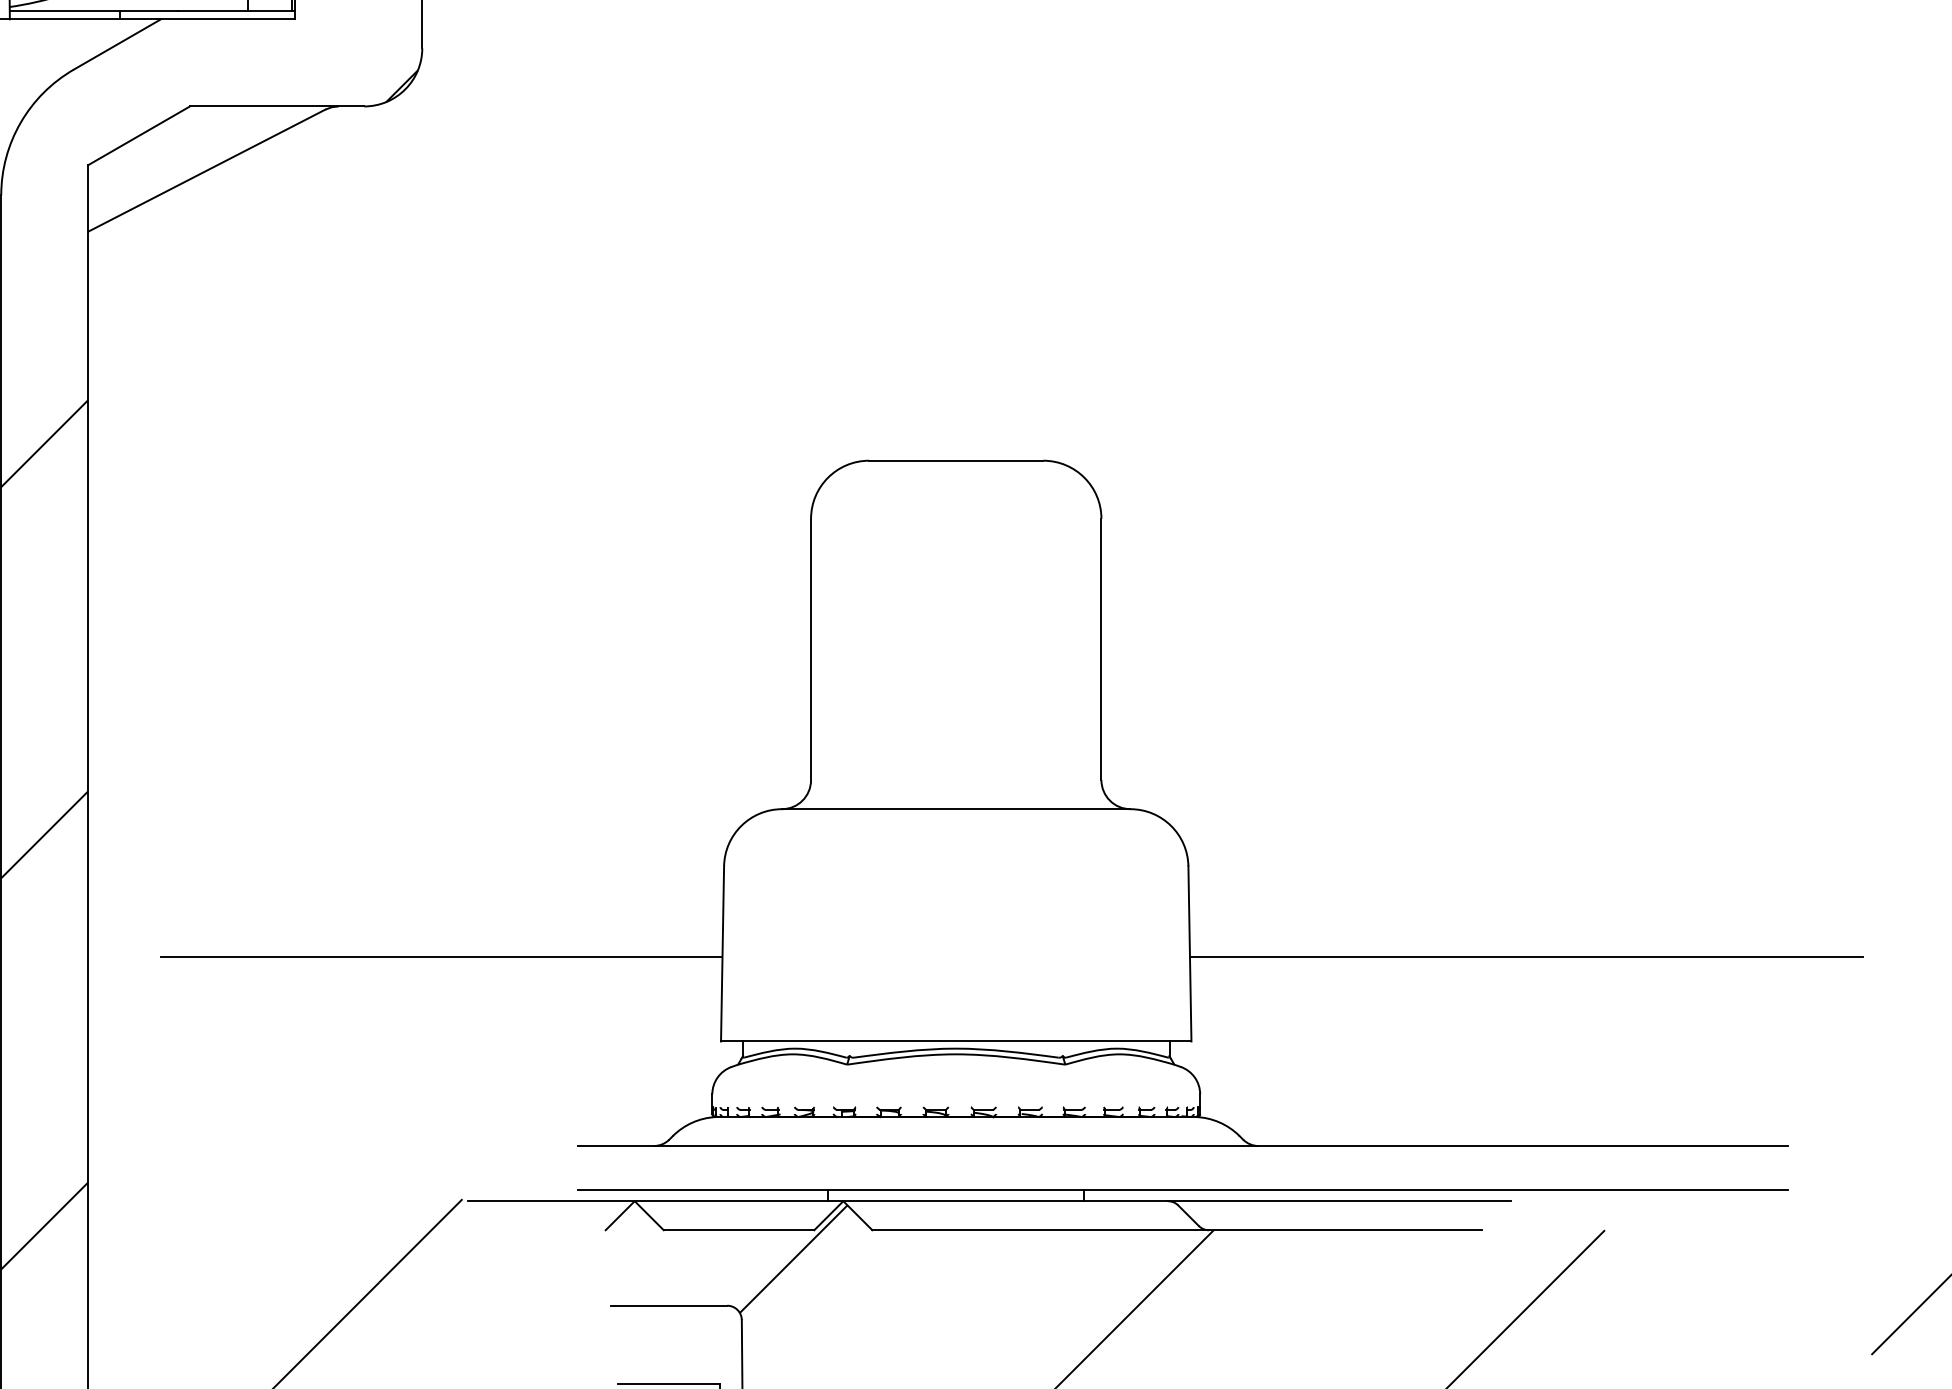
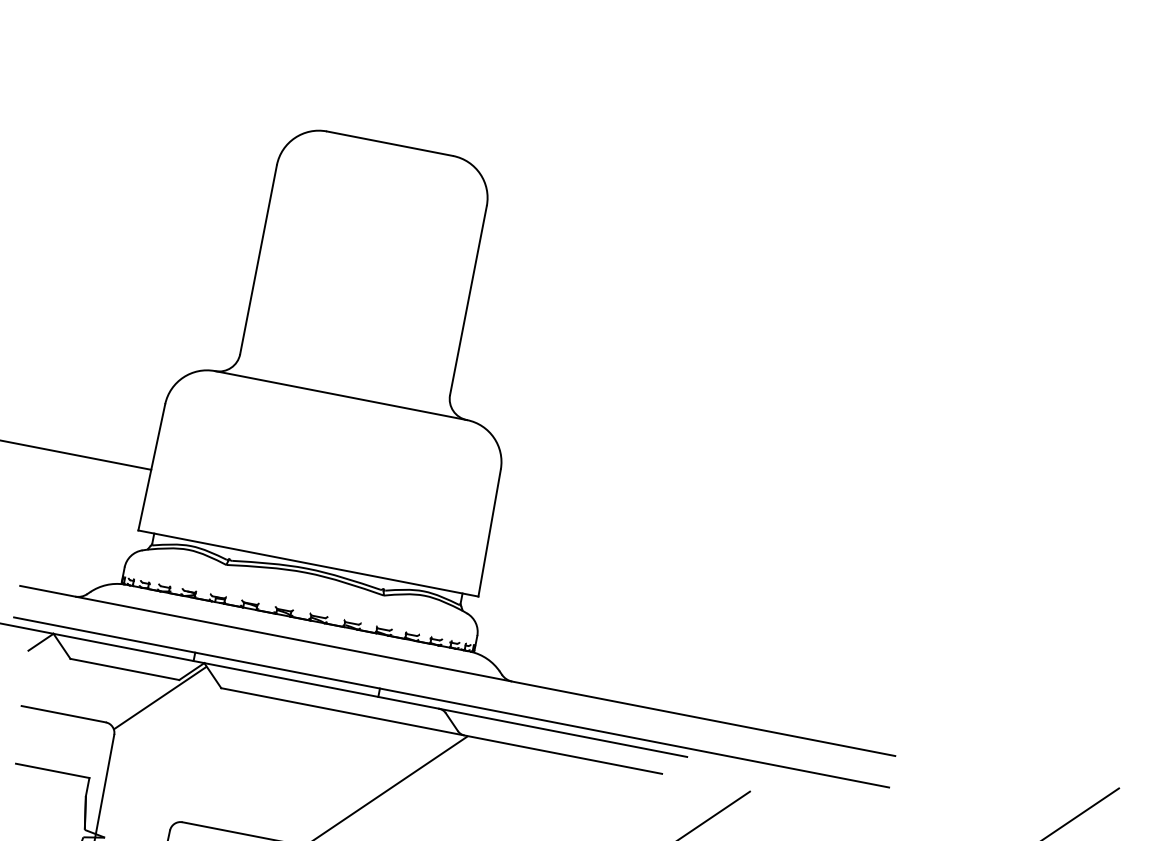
line: (1526, 957) -> (732, 582), removed

